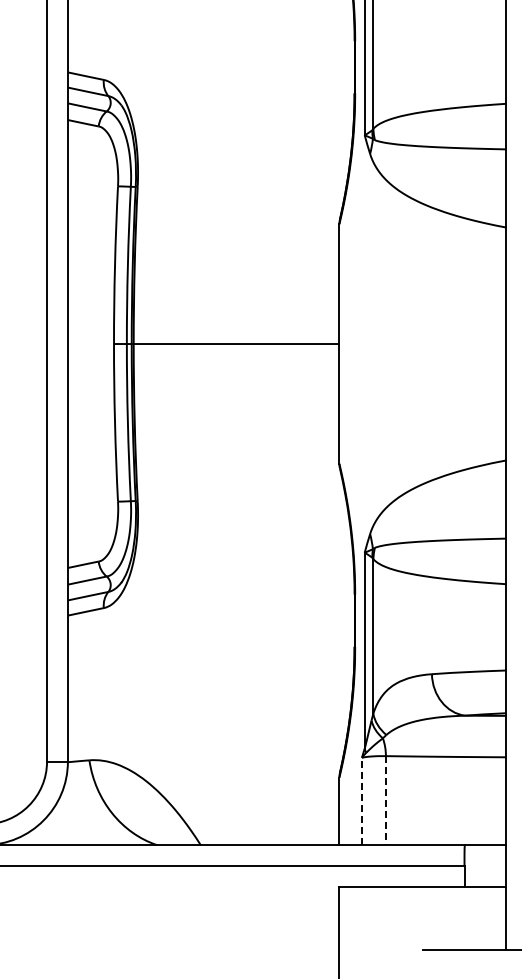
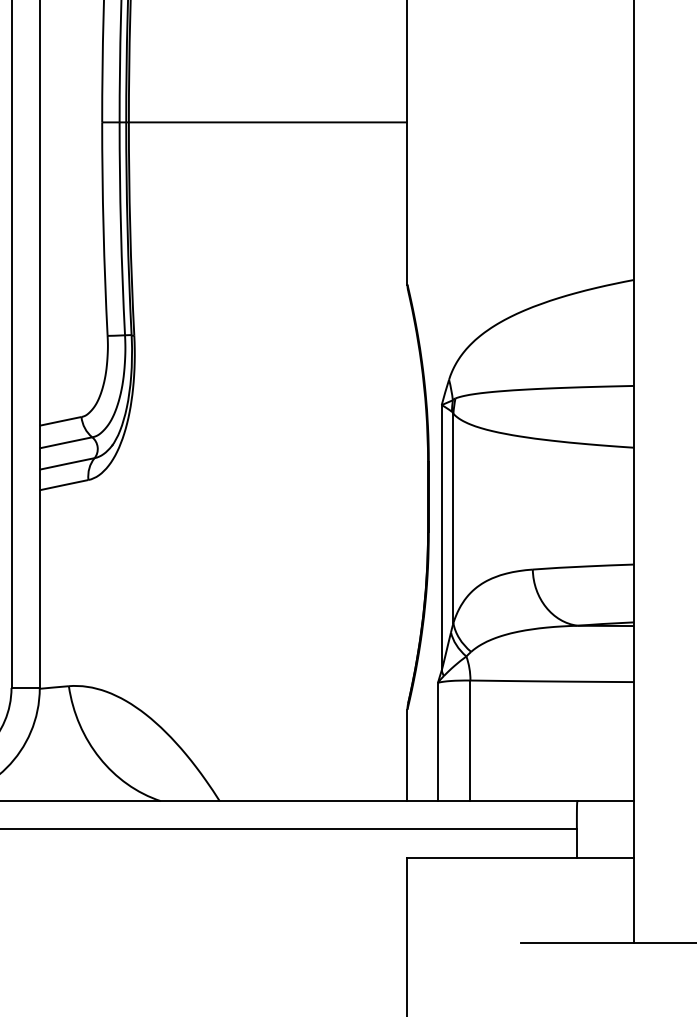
line: (385, 800) -> (469, 740), dashed -> solid
line: (361, 801) -> (437, 741), dashed -> solid

